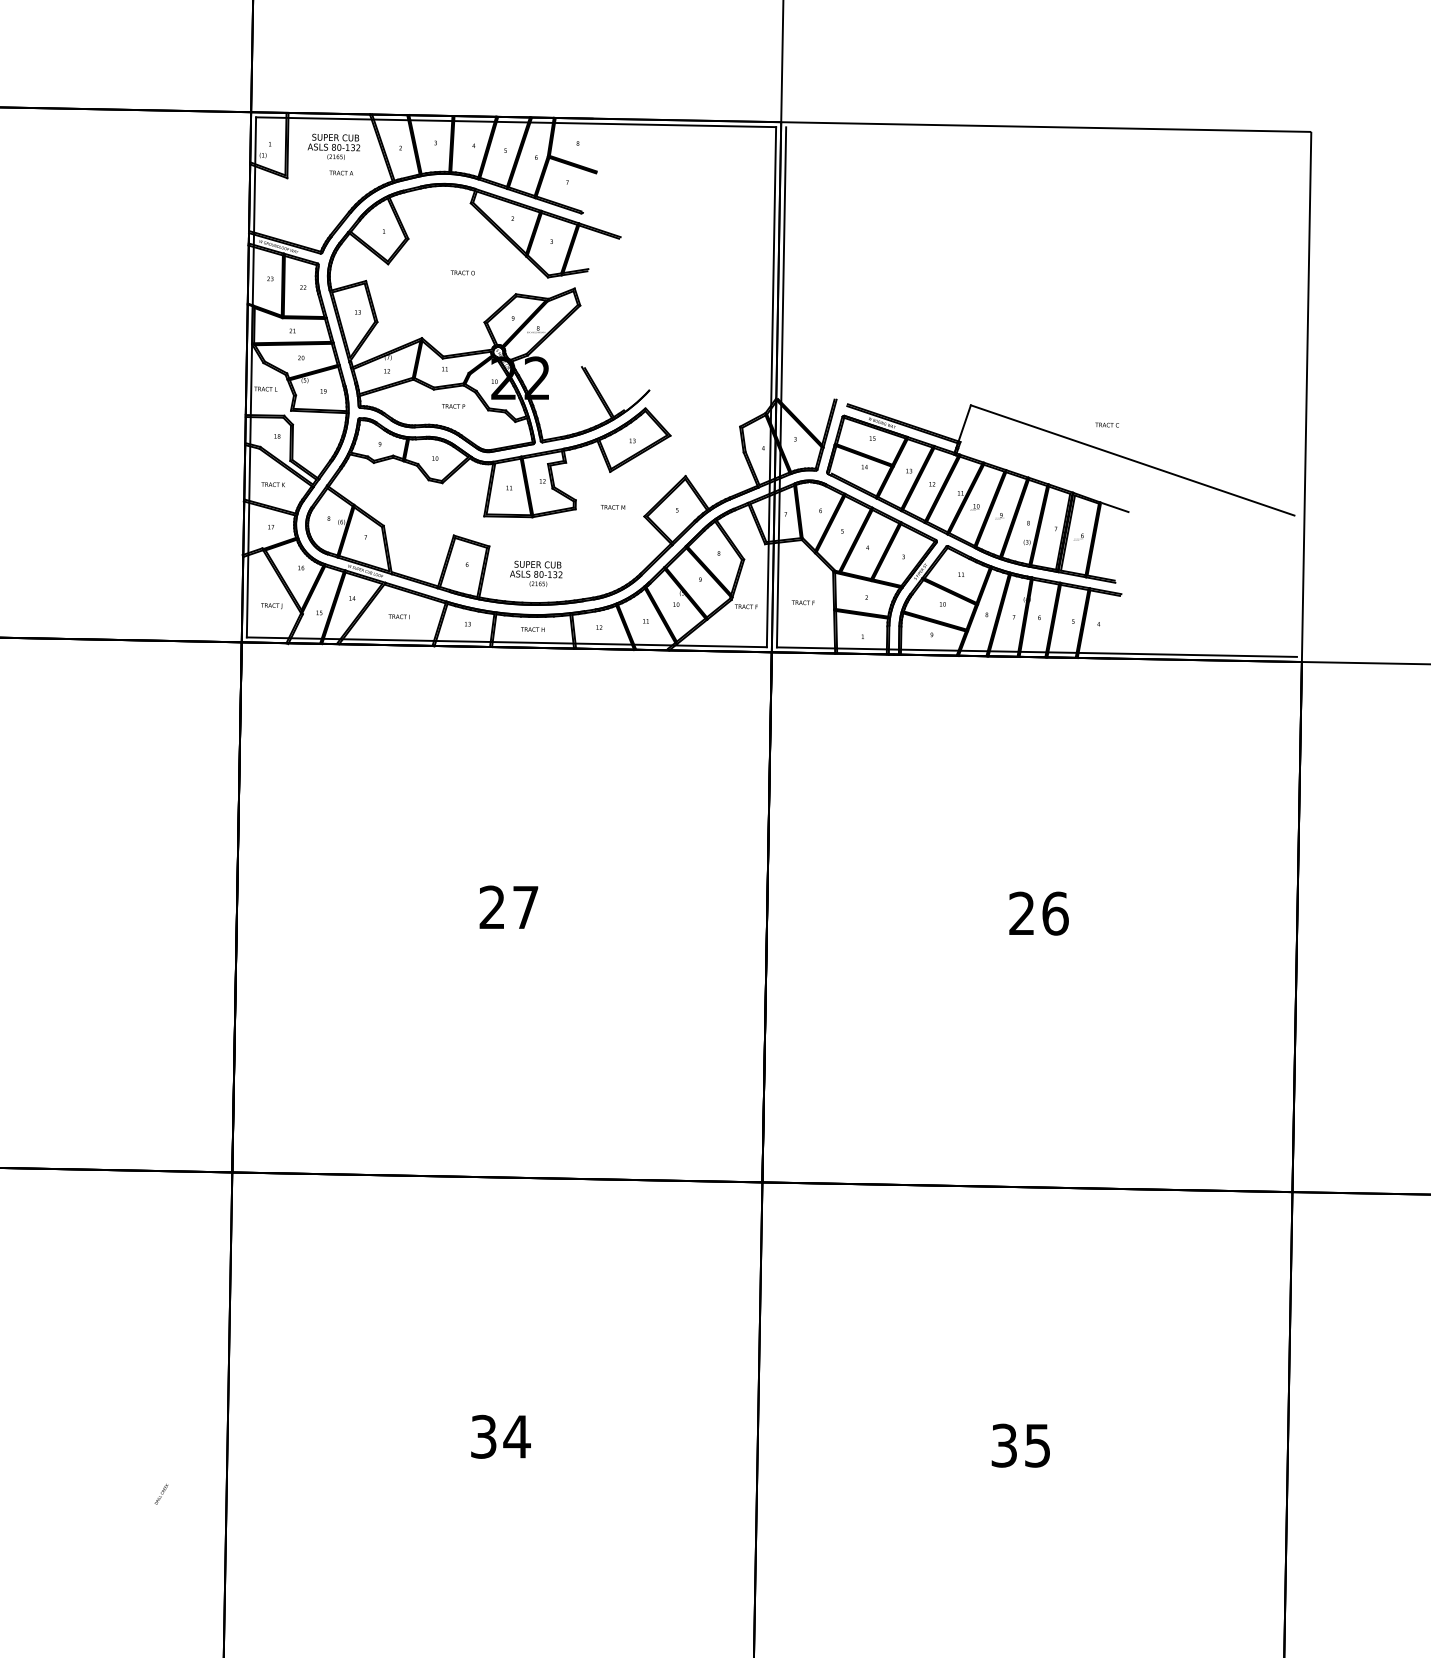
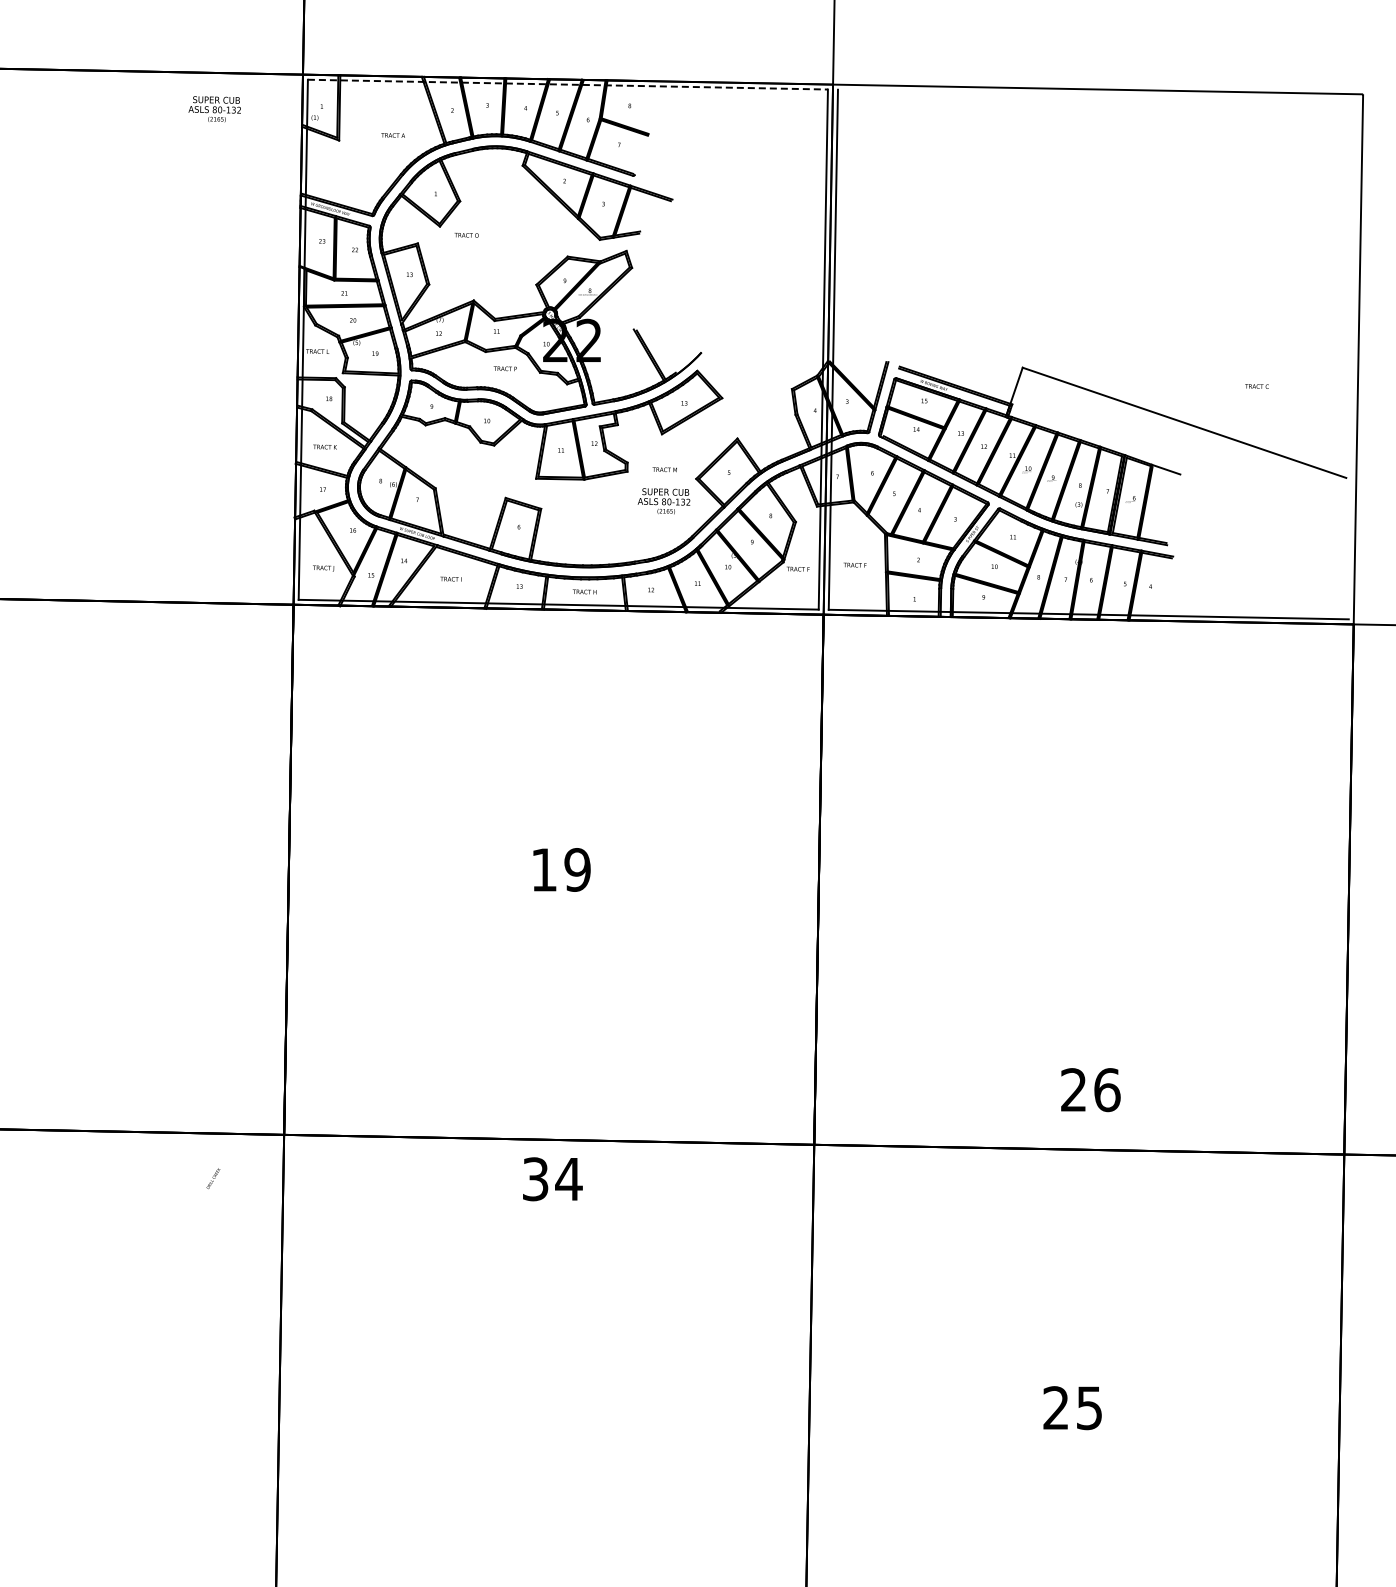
line: (516, 122) -> (568, 84), solid -> dashed
text: (333, 146) -> (214, 108), moved
text: (462, 272) -> (466, 234), moved
text: (1106, 424) -> (1256, 385), moved
text: (536, 573) -> (664, 500), moved
text: (508, 907) -> (560, 869), 27 -> 19
text: (1038, 913) -> (1090, 1089), moved
text: (500, 1436) -> (552, 1178), moved
text: (1003, 1445) -> (1055, 1407), 35 -> 25
text: (161, 1493) -> (213, 1177), moved

